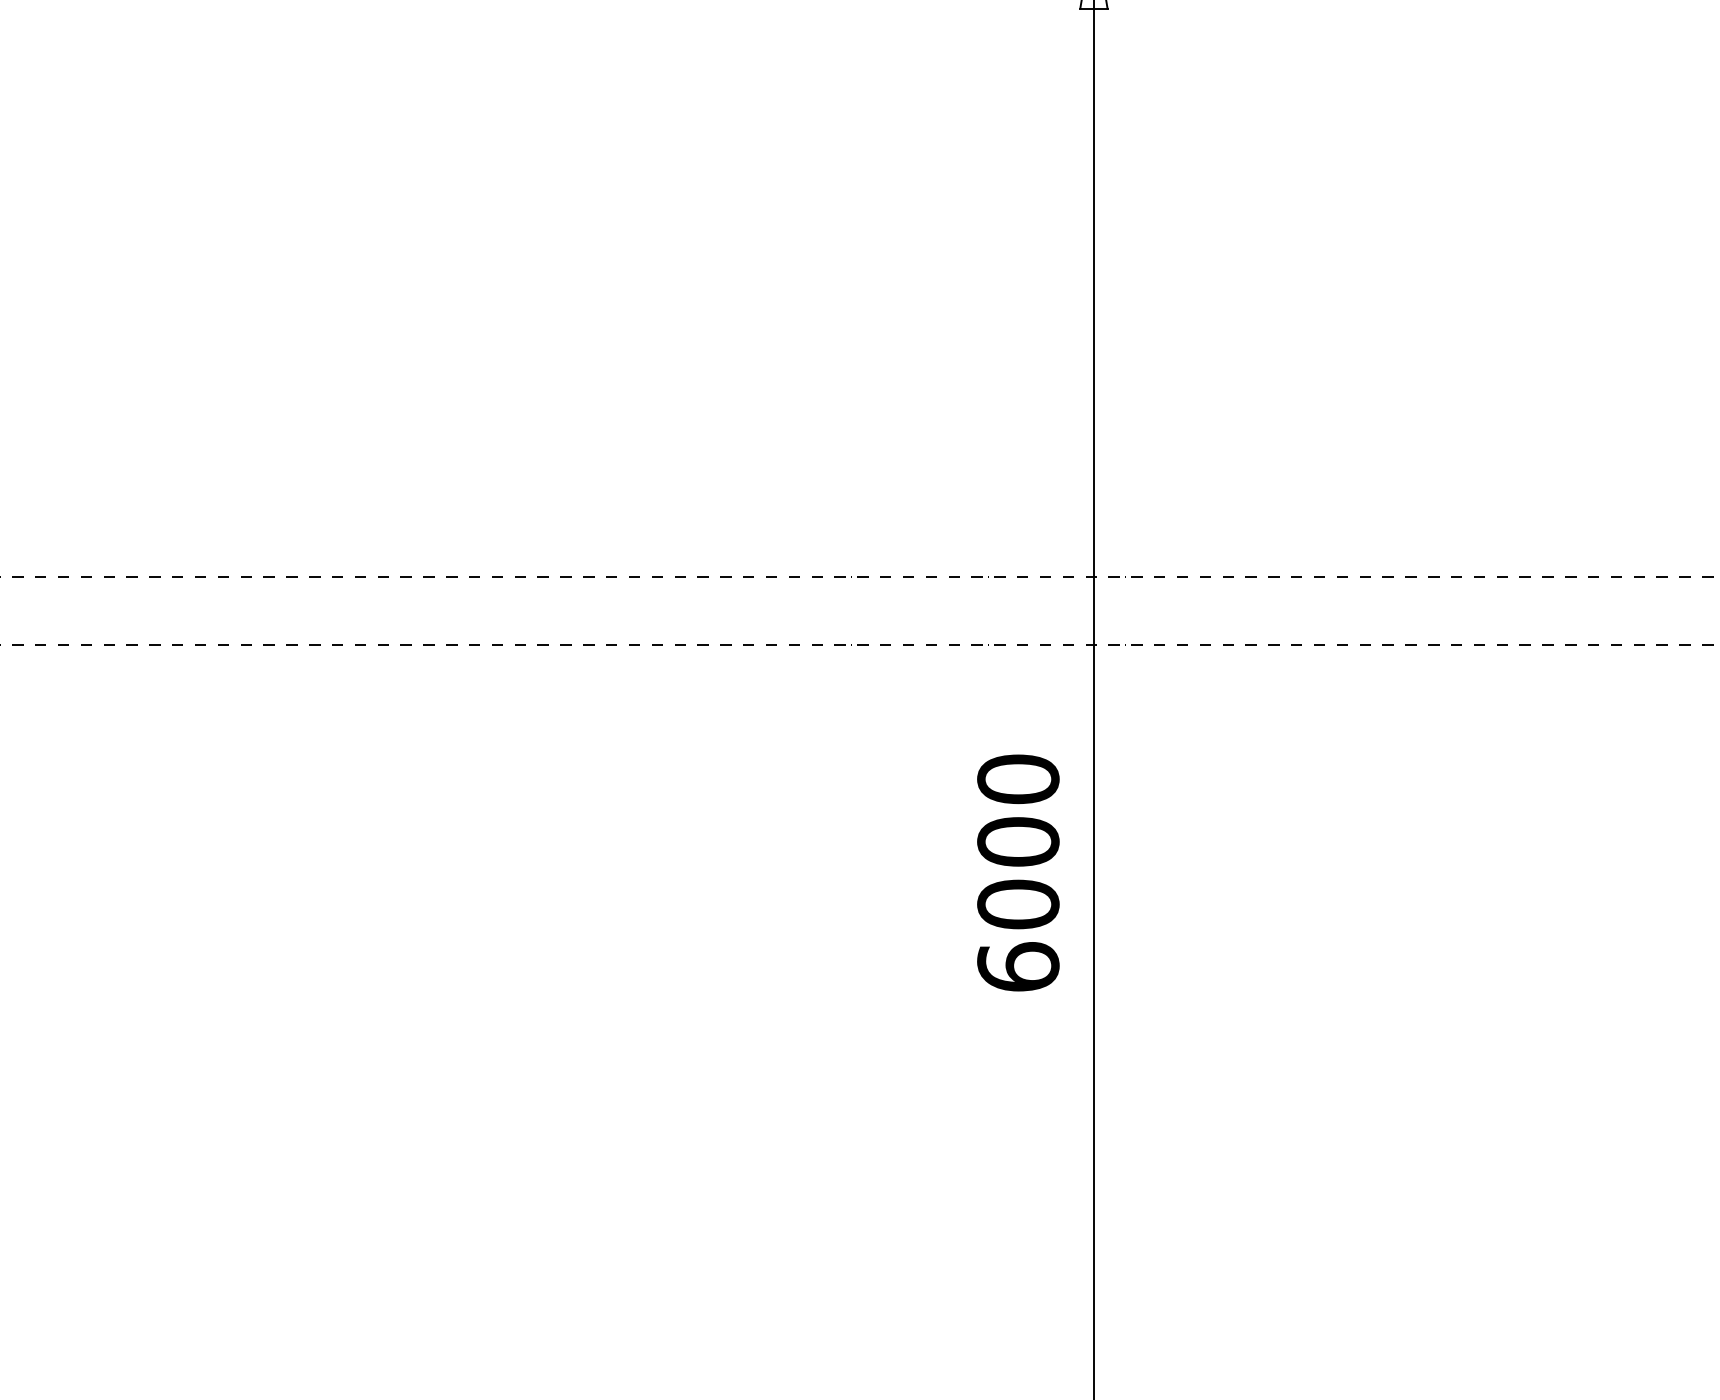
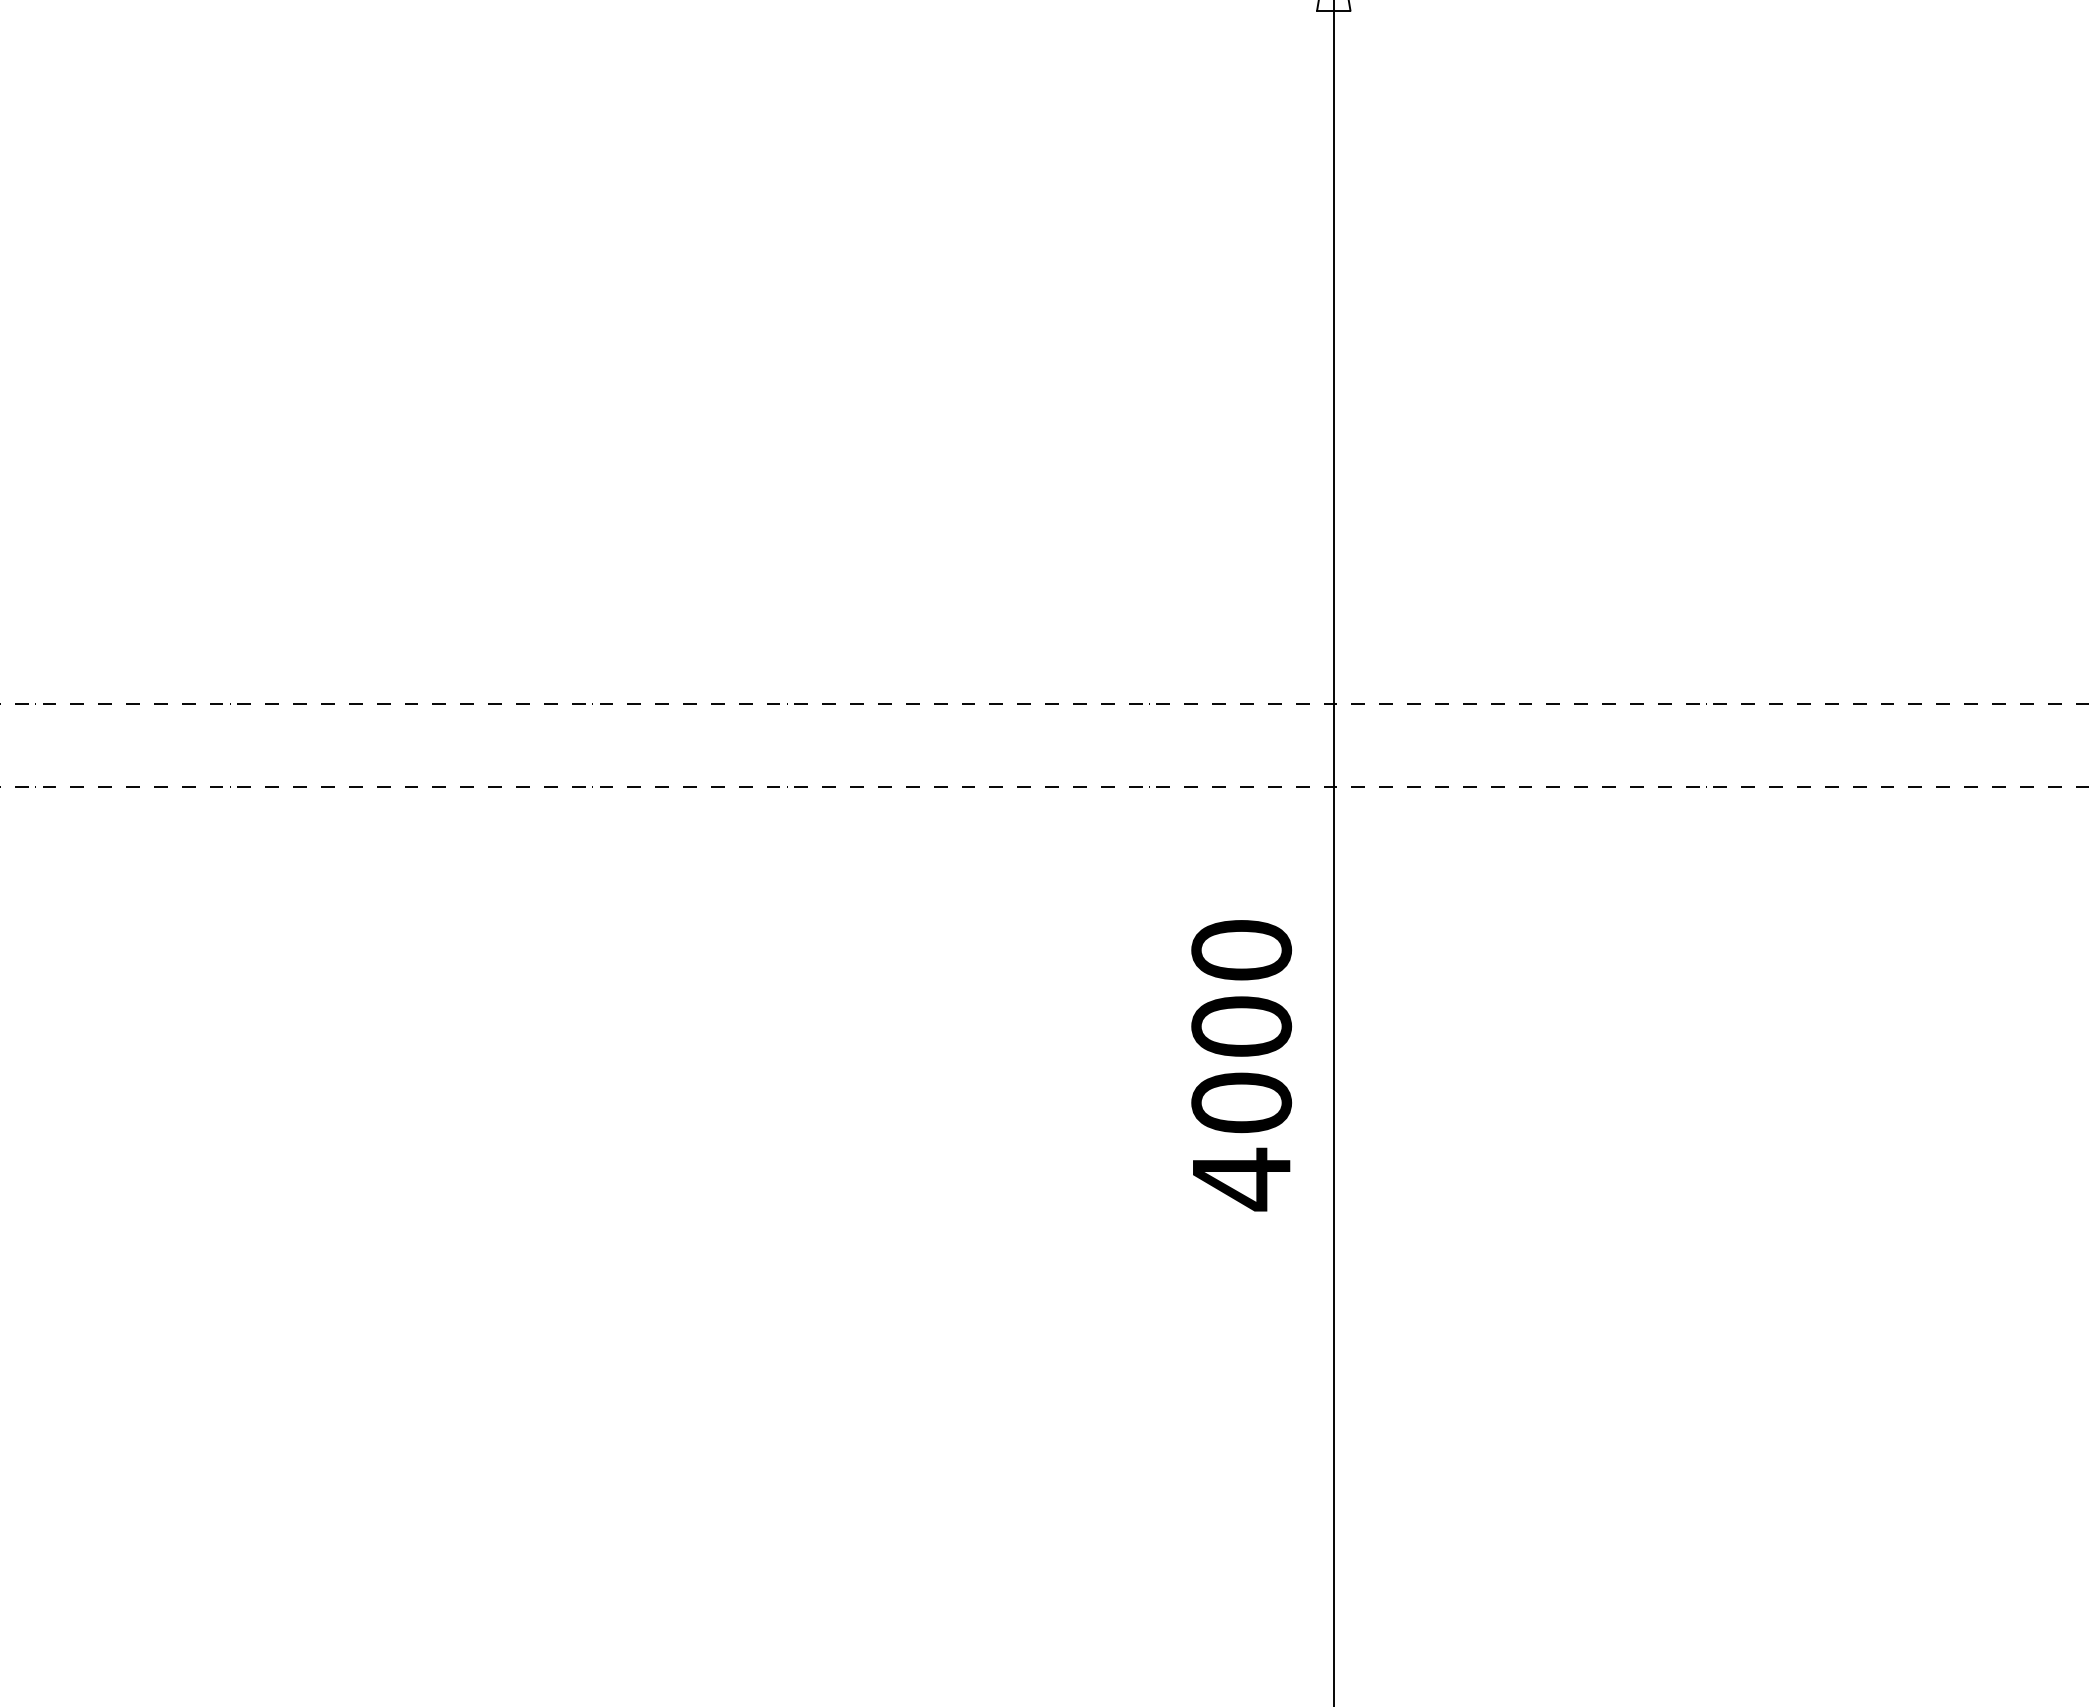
text: (1018, 967) -> (1241, 1179), 6000 -> 4000

